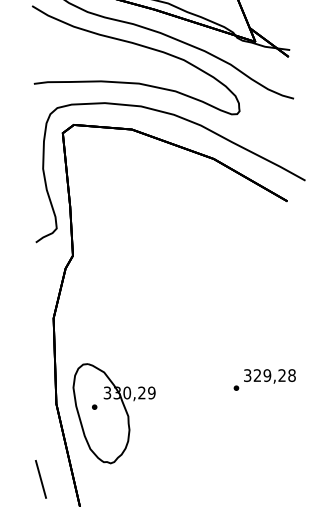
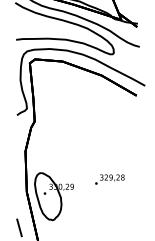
text: (263, 379) -> (109, 179), moved

